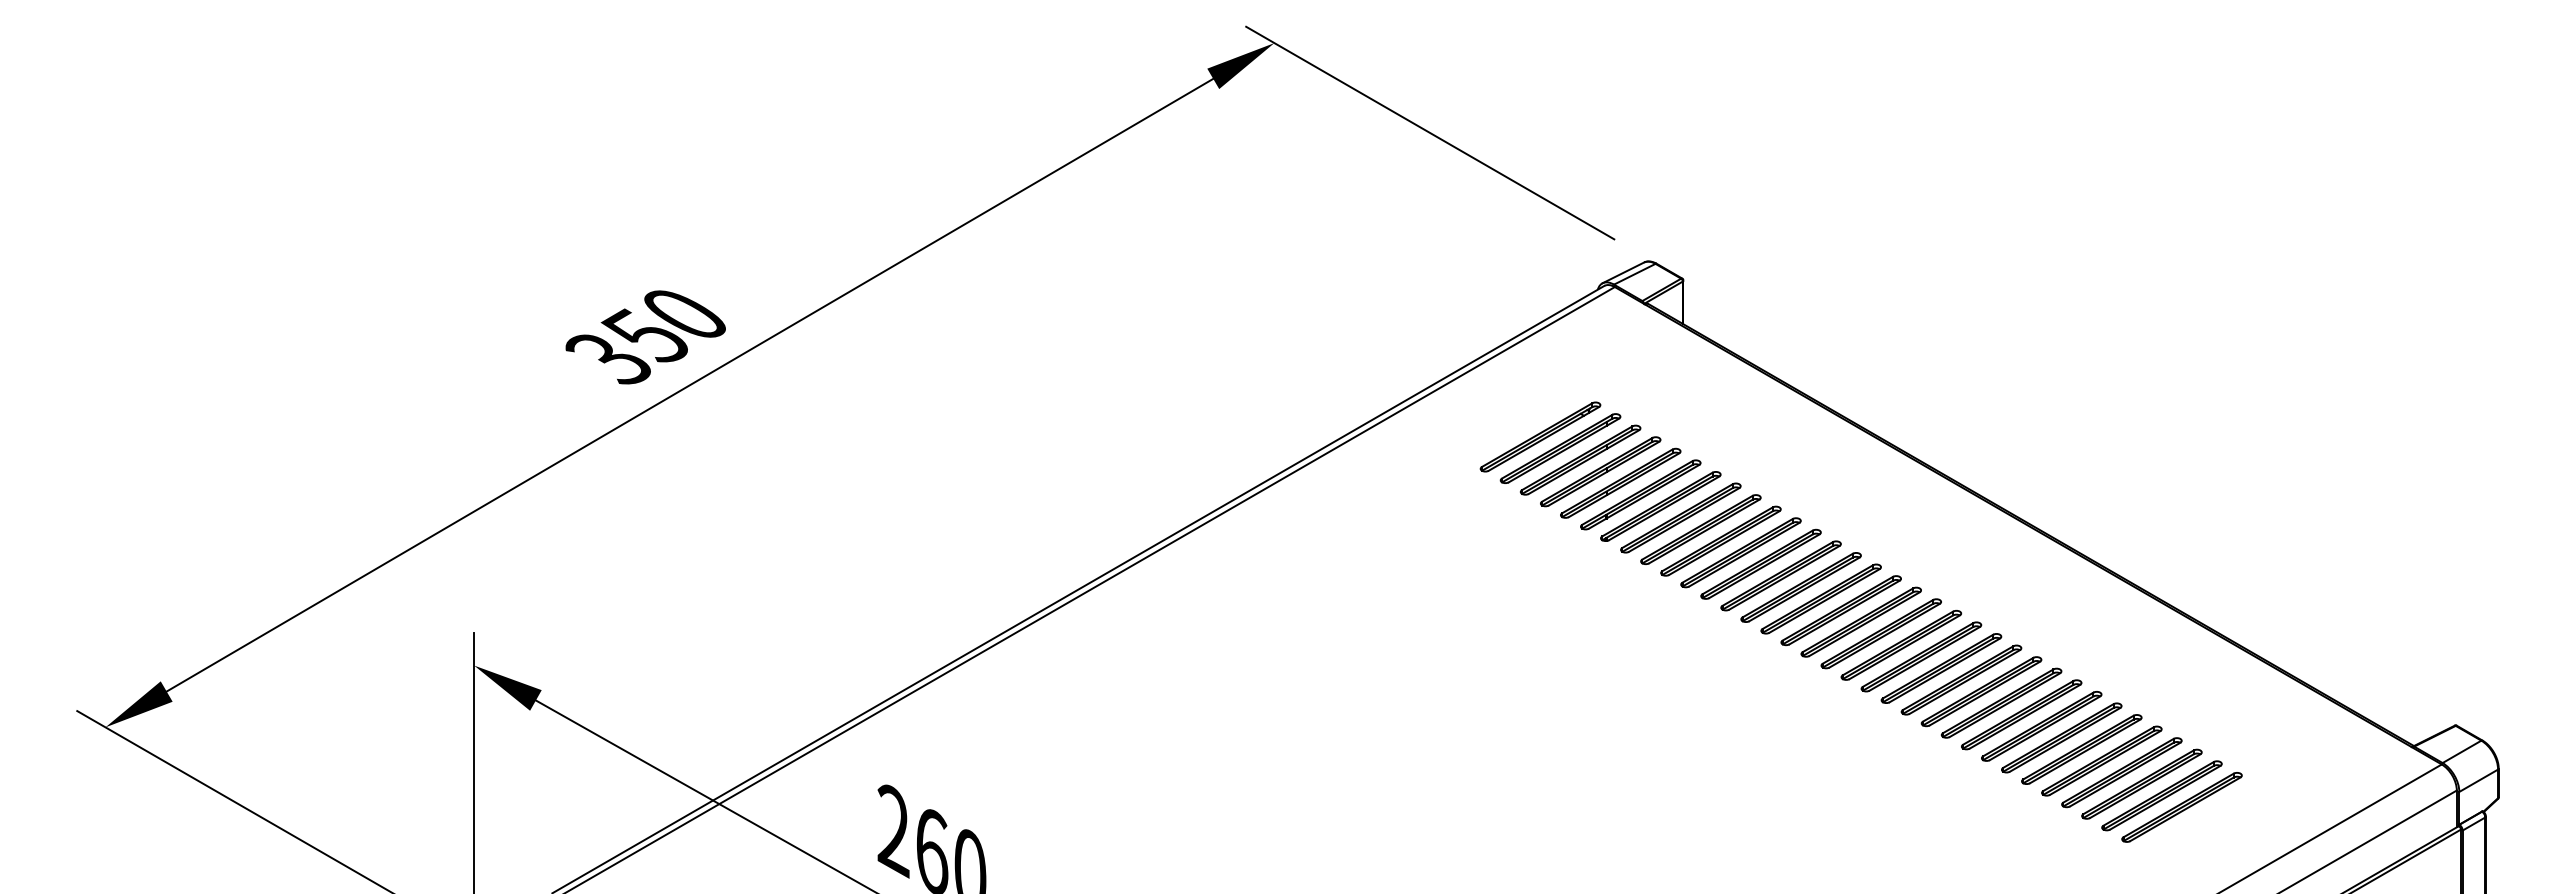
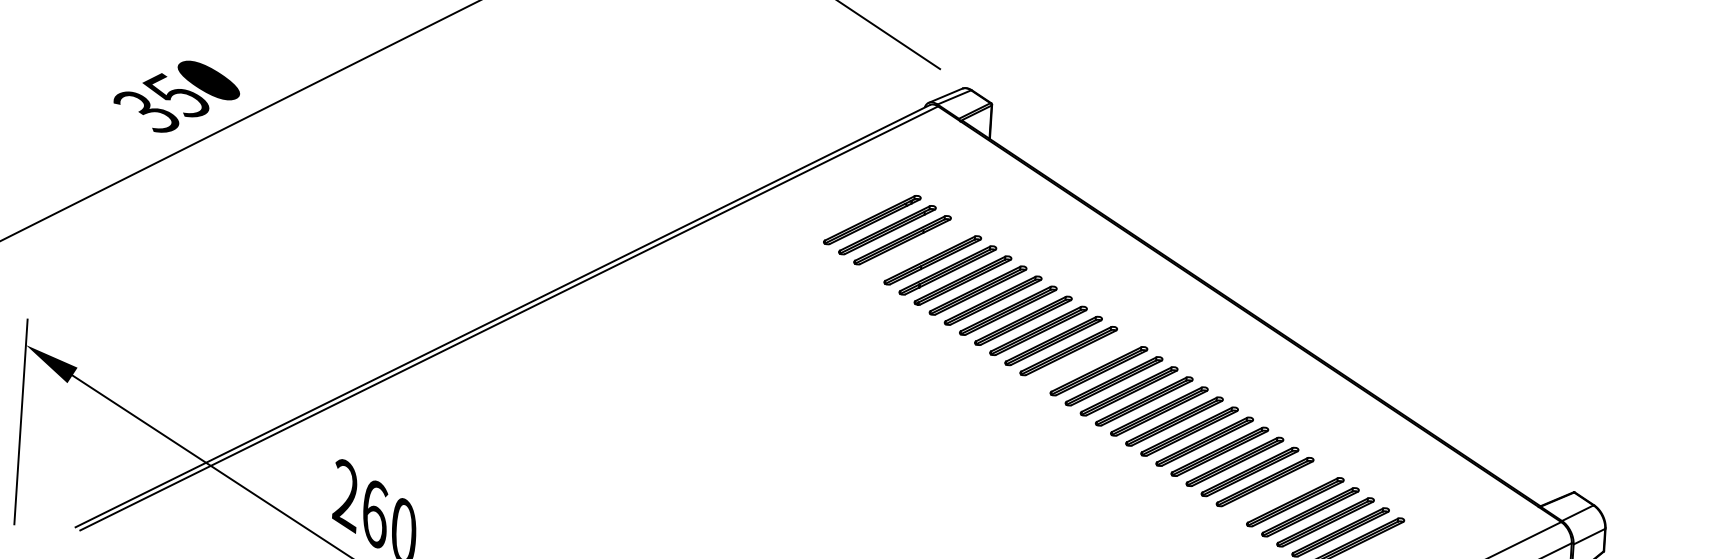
part: (1600, 471) -> (917, 250), removed
part: (1820, 598) -> (1083, 360), removed
part: (2081, 749) -> (1280, 492), removed

